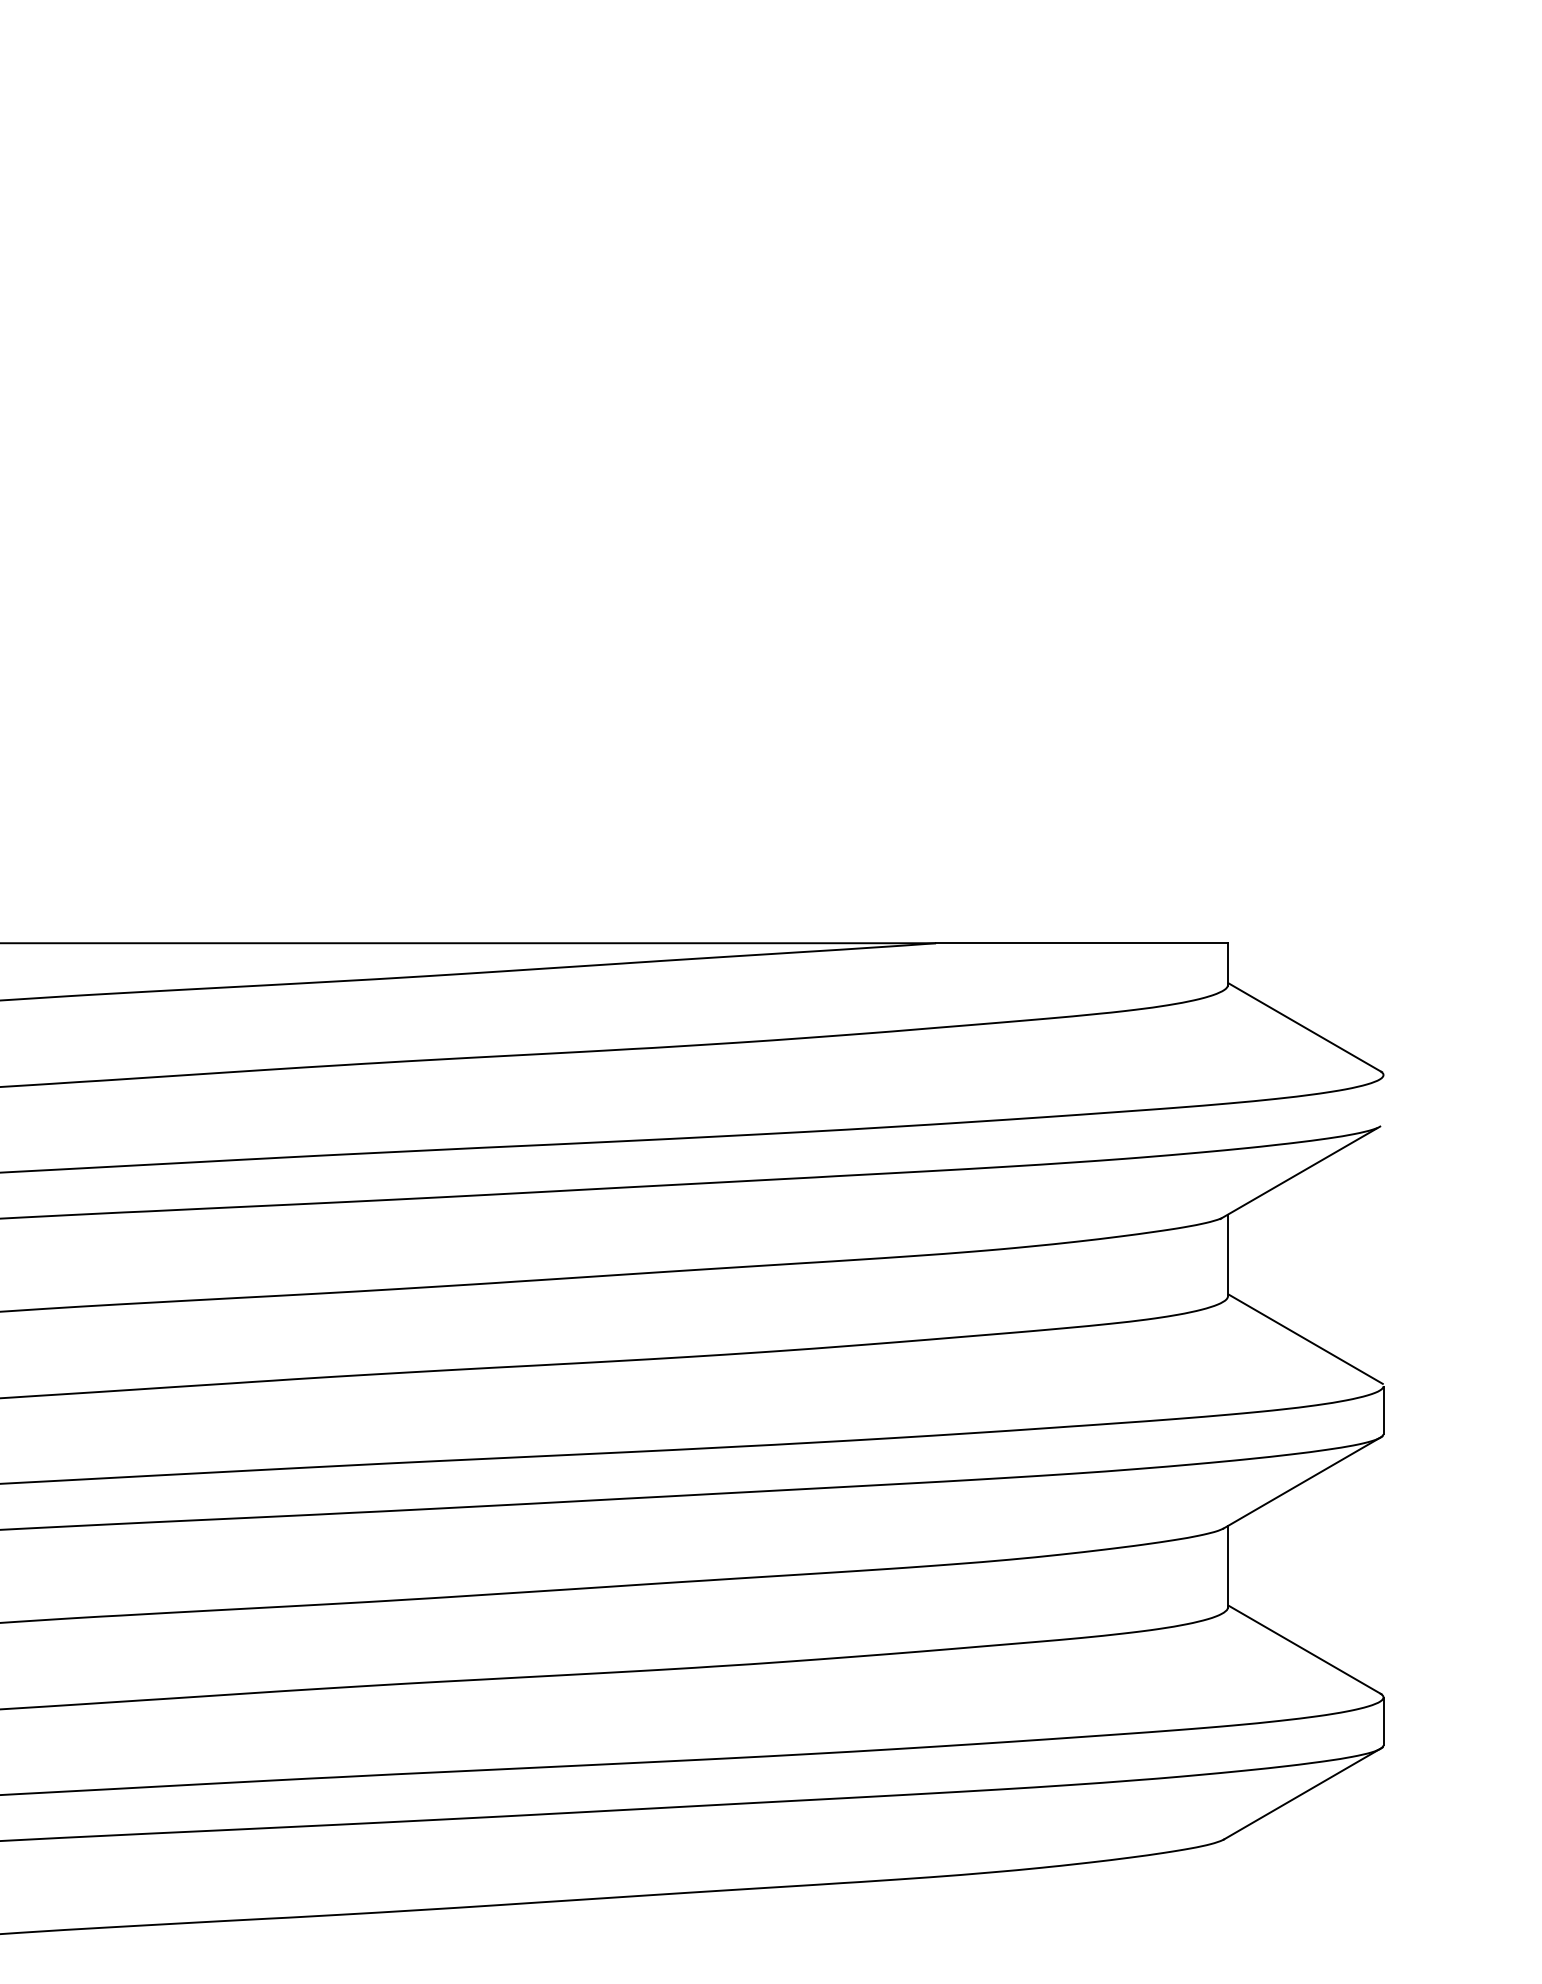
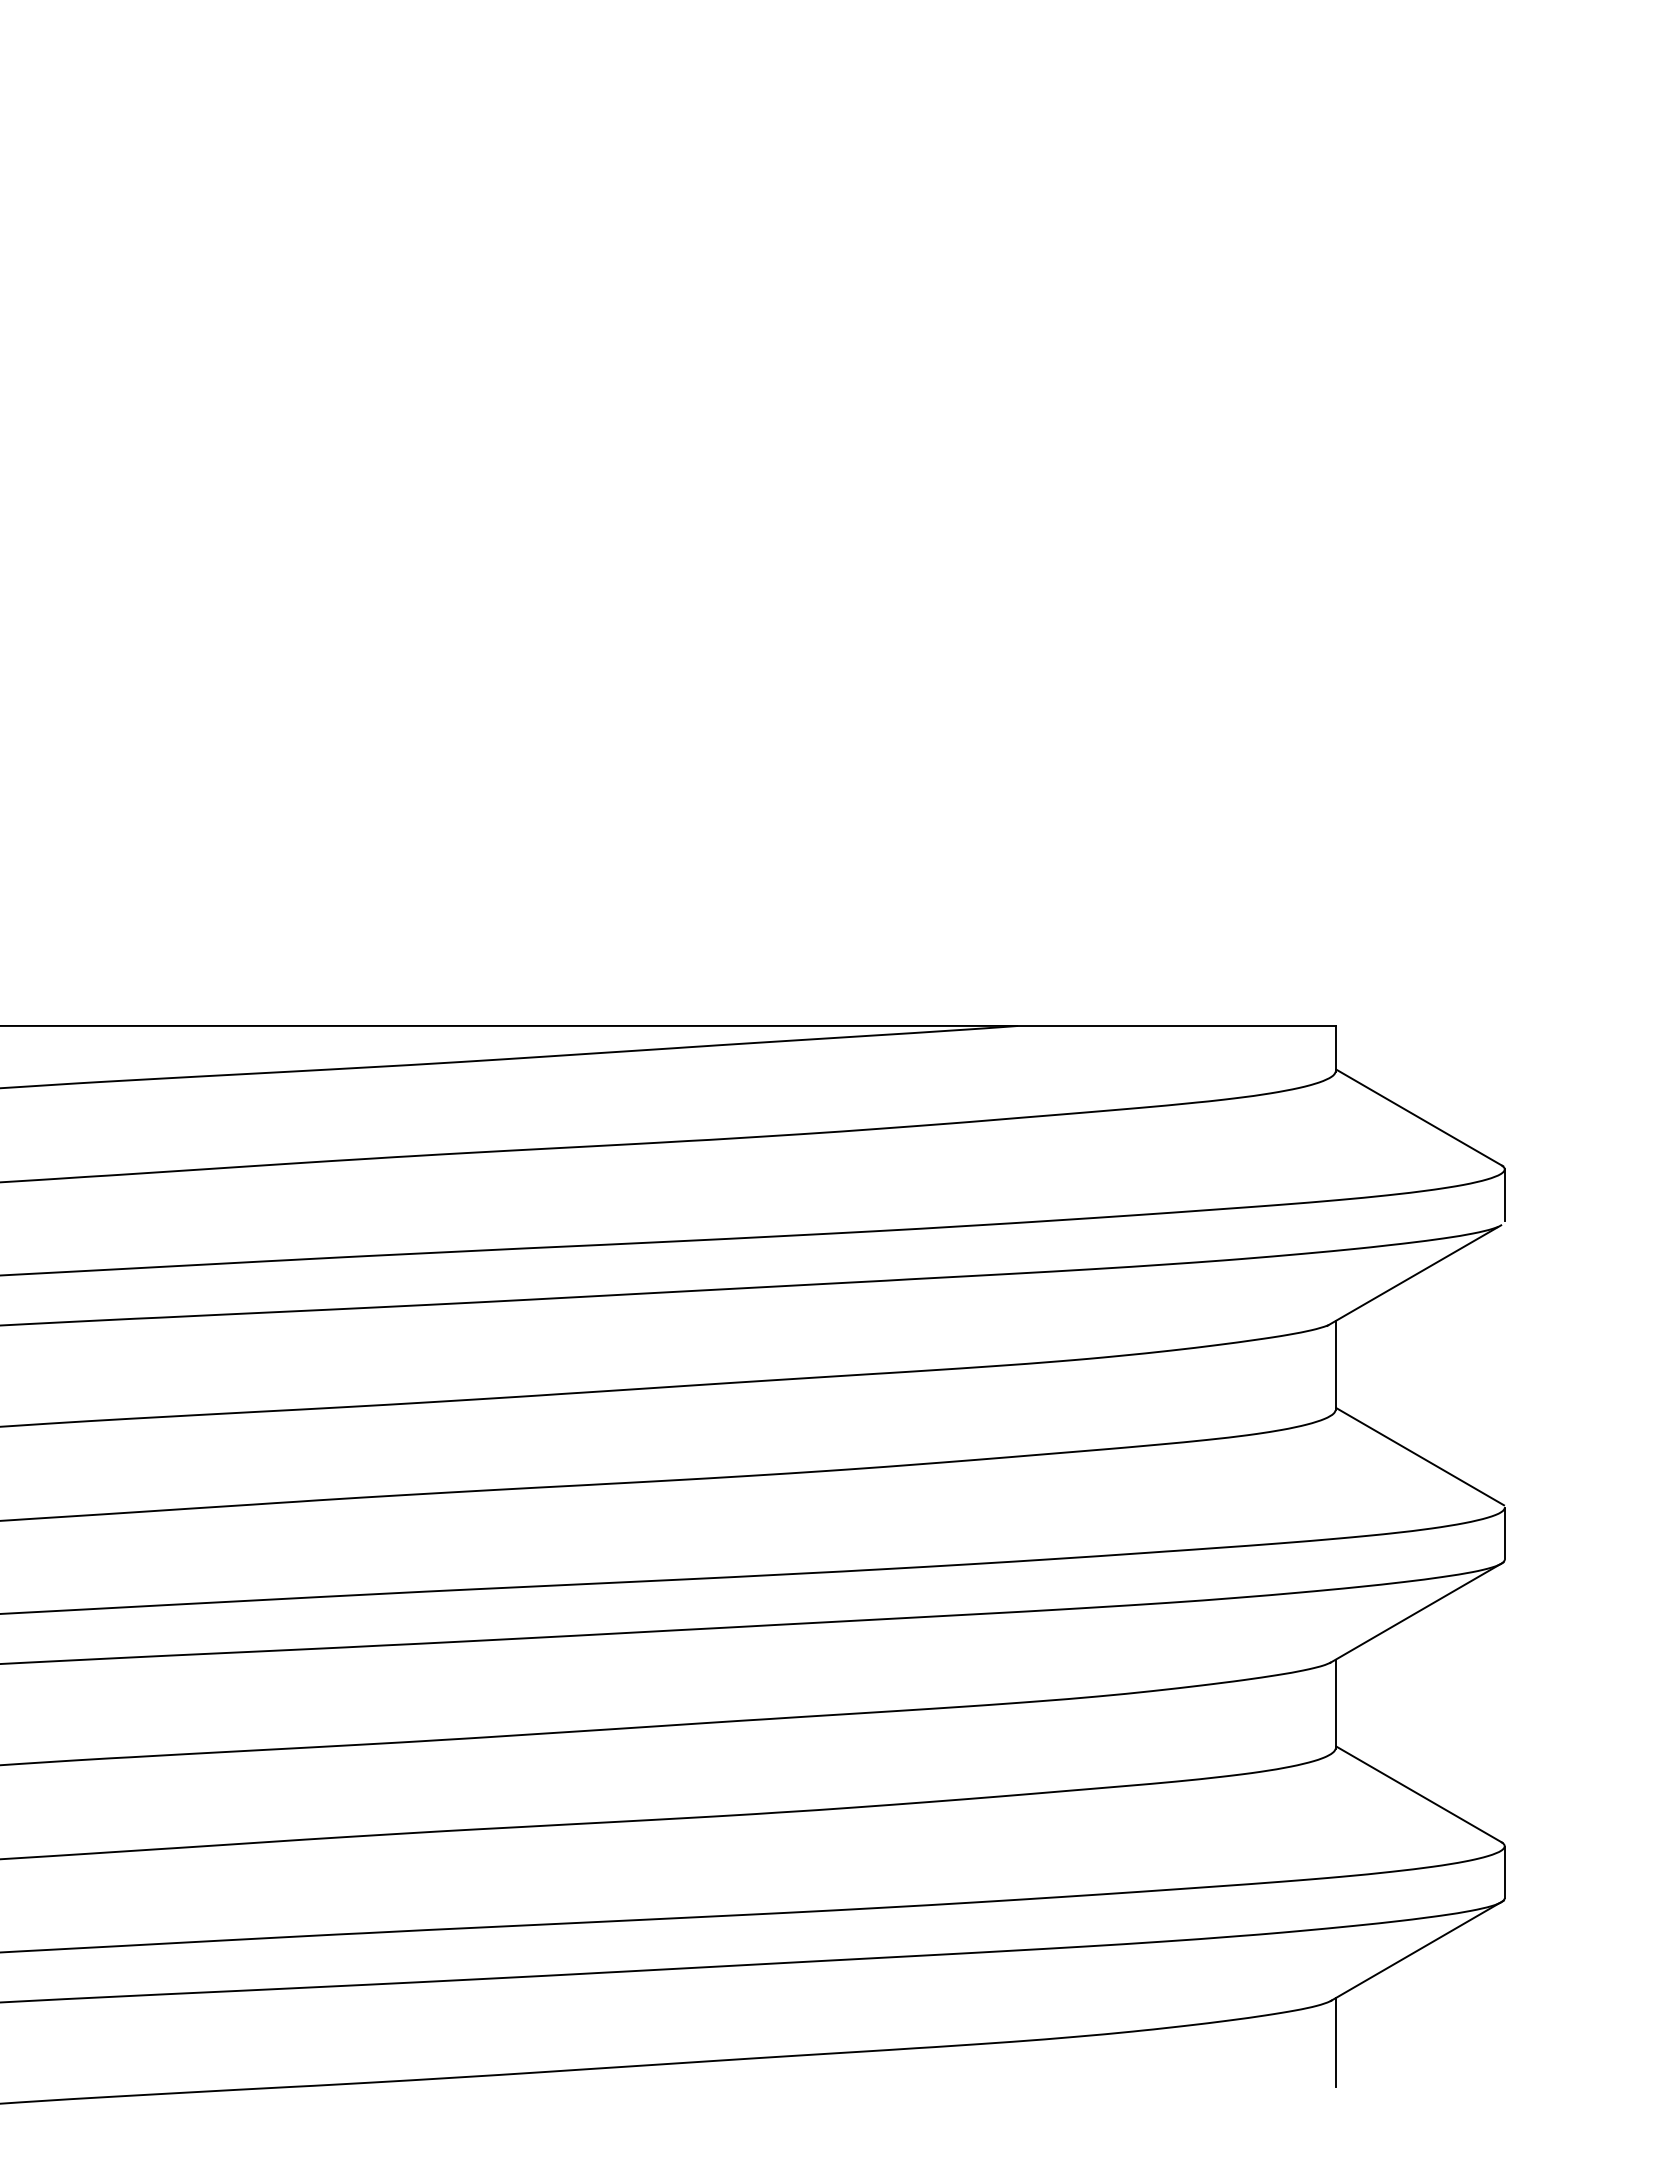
line: (1383, 1098) -> (1504, 1194), added
line: (1227, 1877) -> (1335, 2042), added

